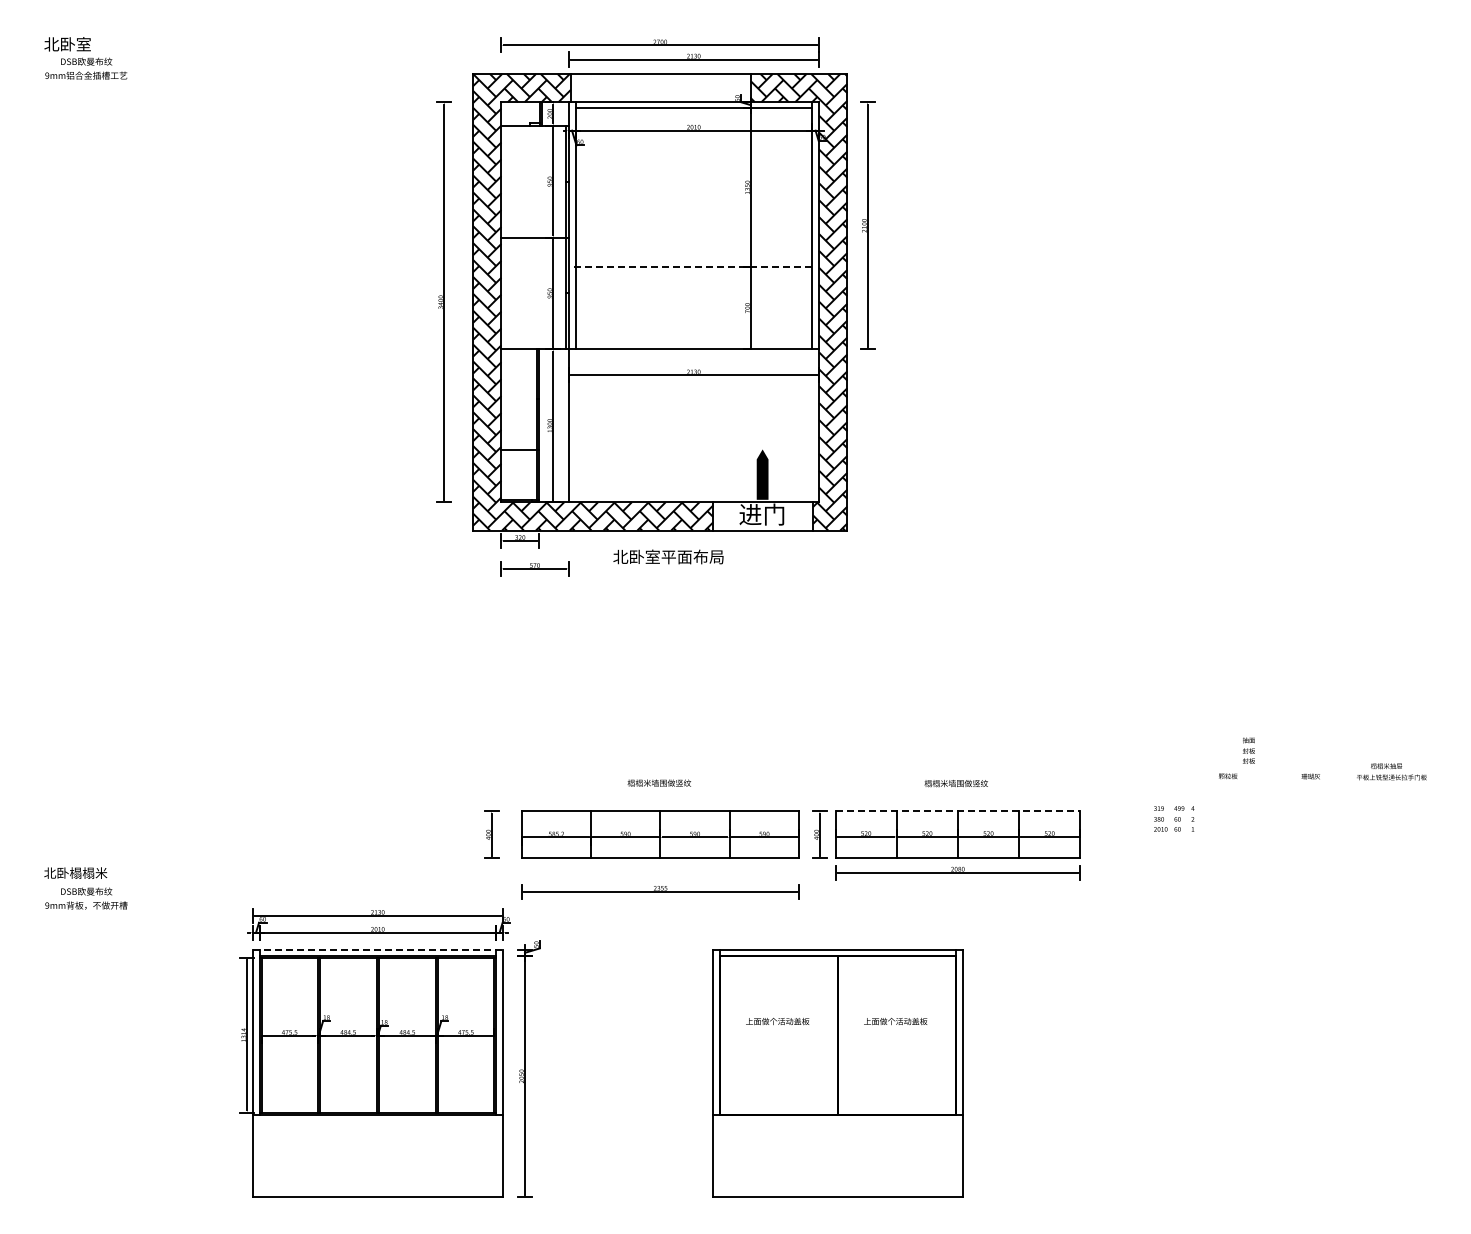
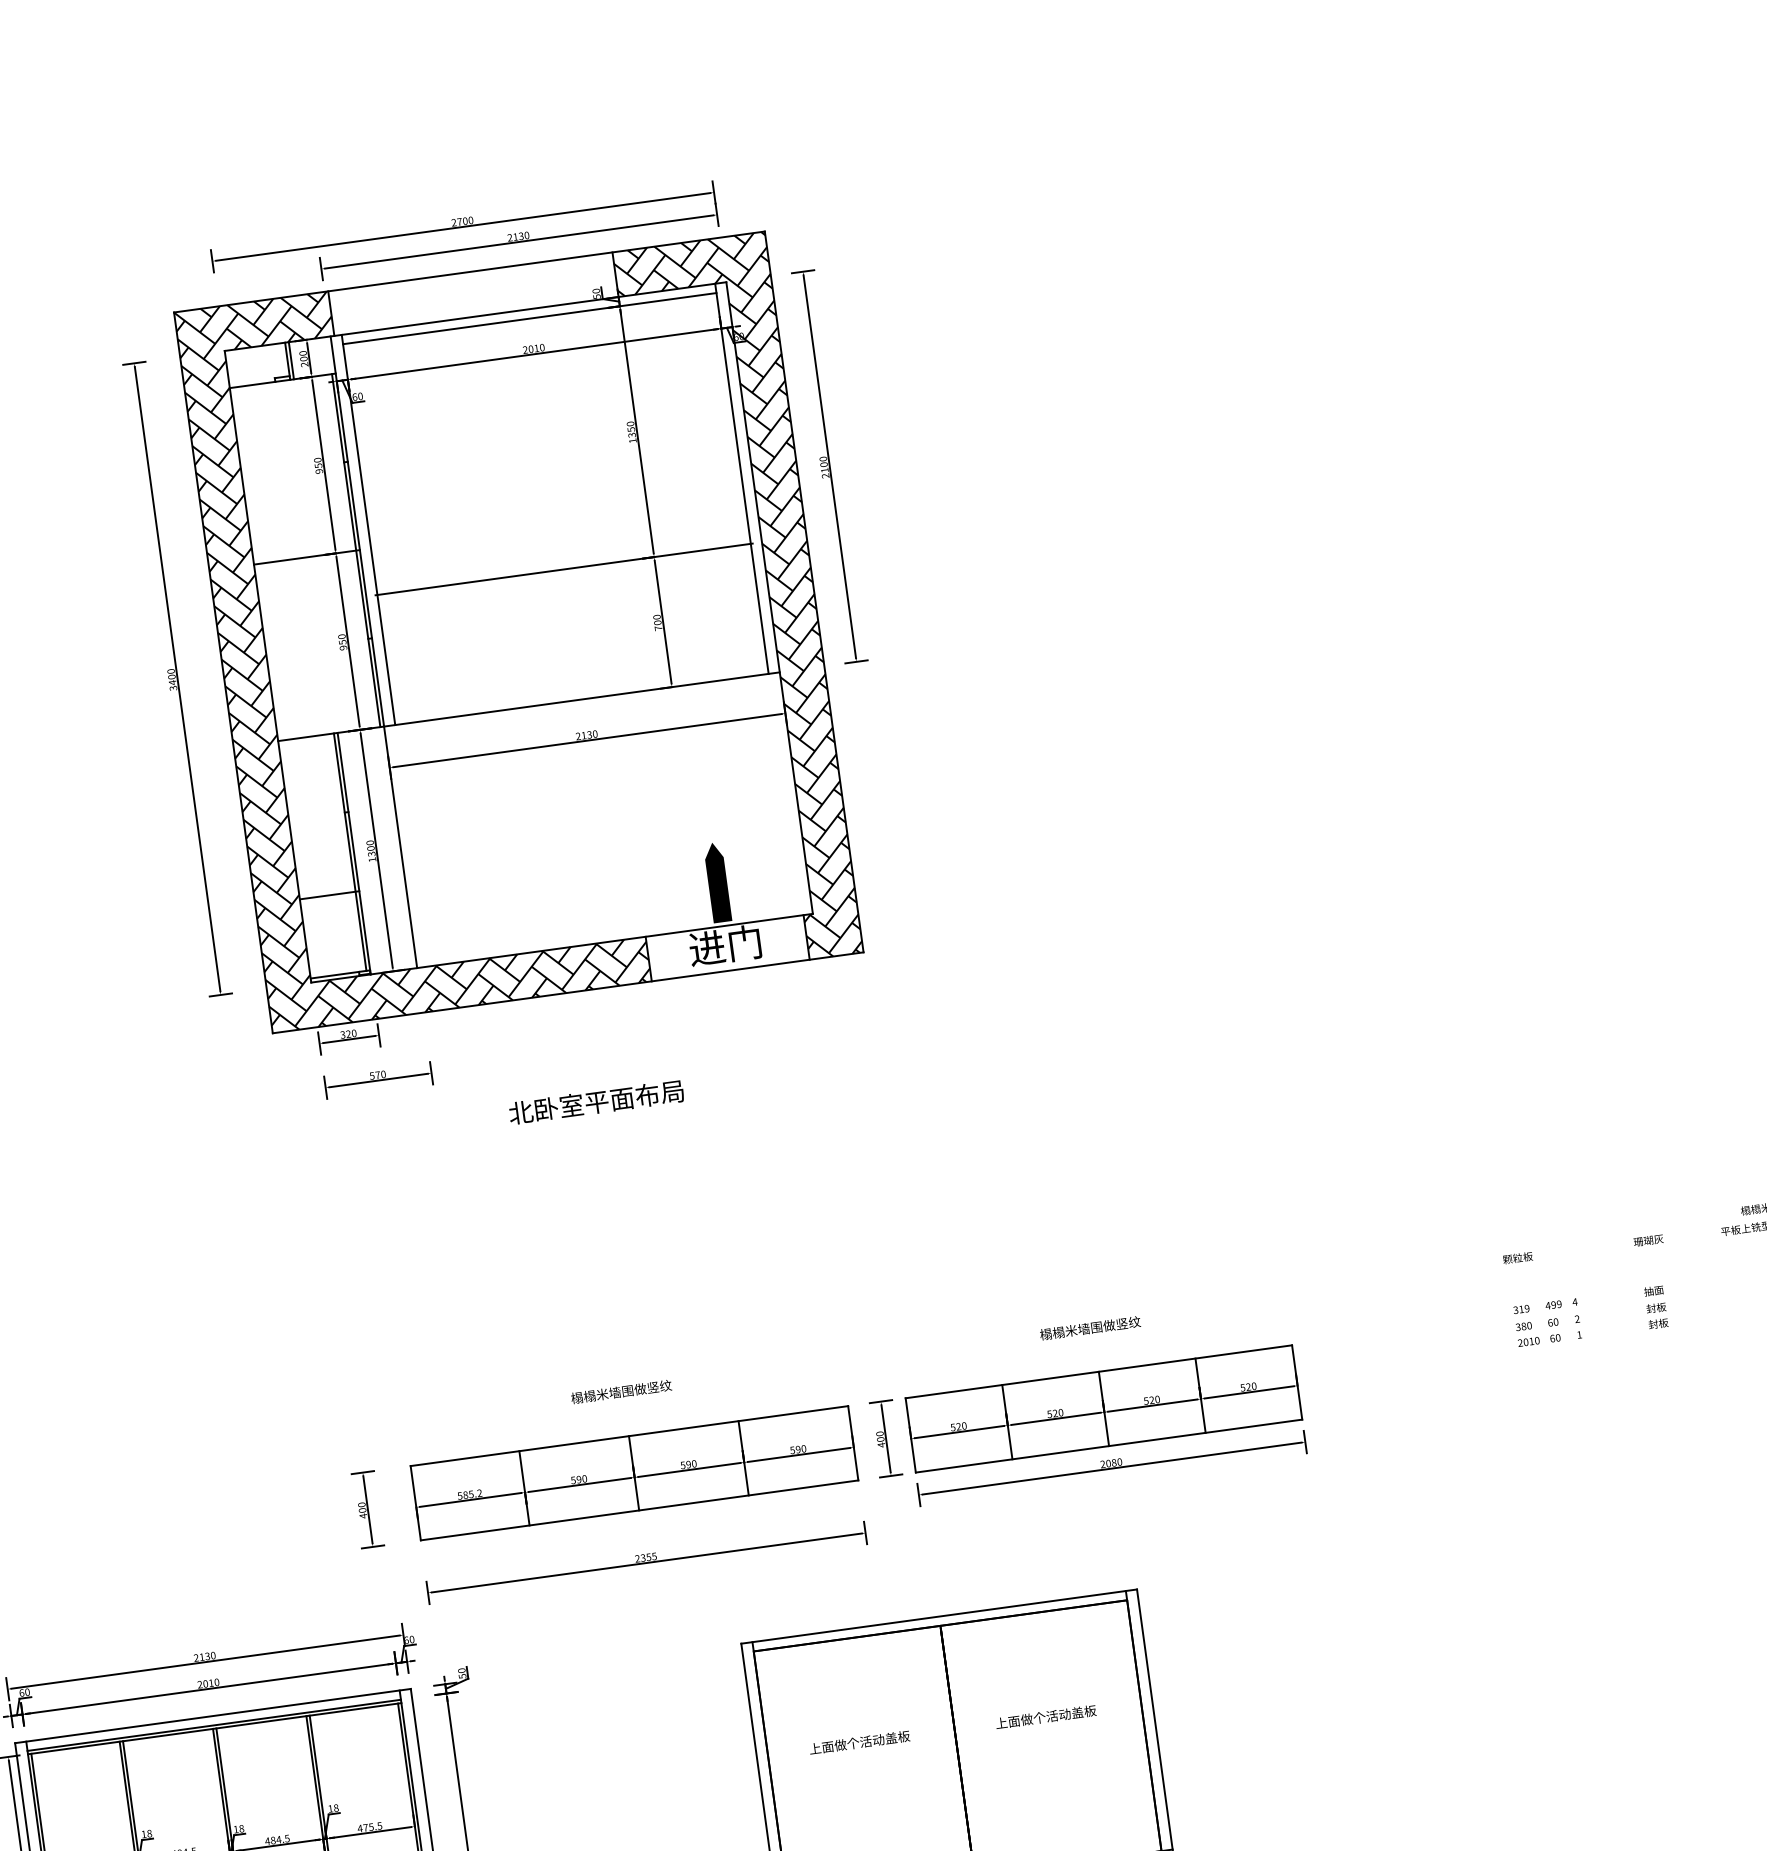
line: (694, 266) -> (565, 568), dashed -> solid
text: (668, 556) -> (596, 1101), moved
text: (1248, 750) -> (1655, 1307), moved
line: (958, 811) -> (1099, 1371), dashed -> solid
text: (1174, 818) -> (1548, 1321), moved
line: (378, 949) -> (213, 1715), dashed -> solid

